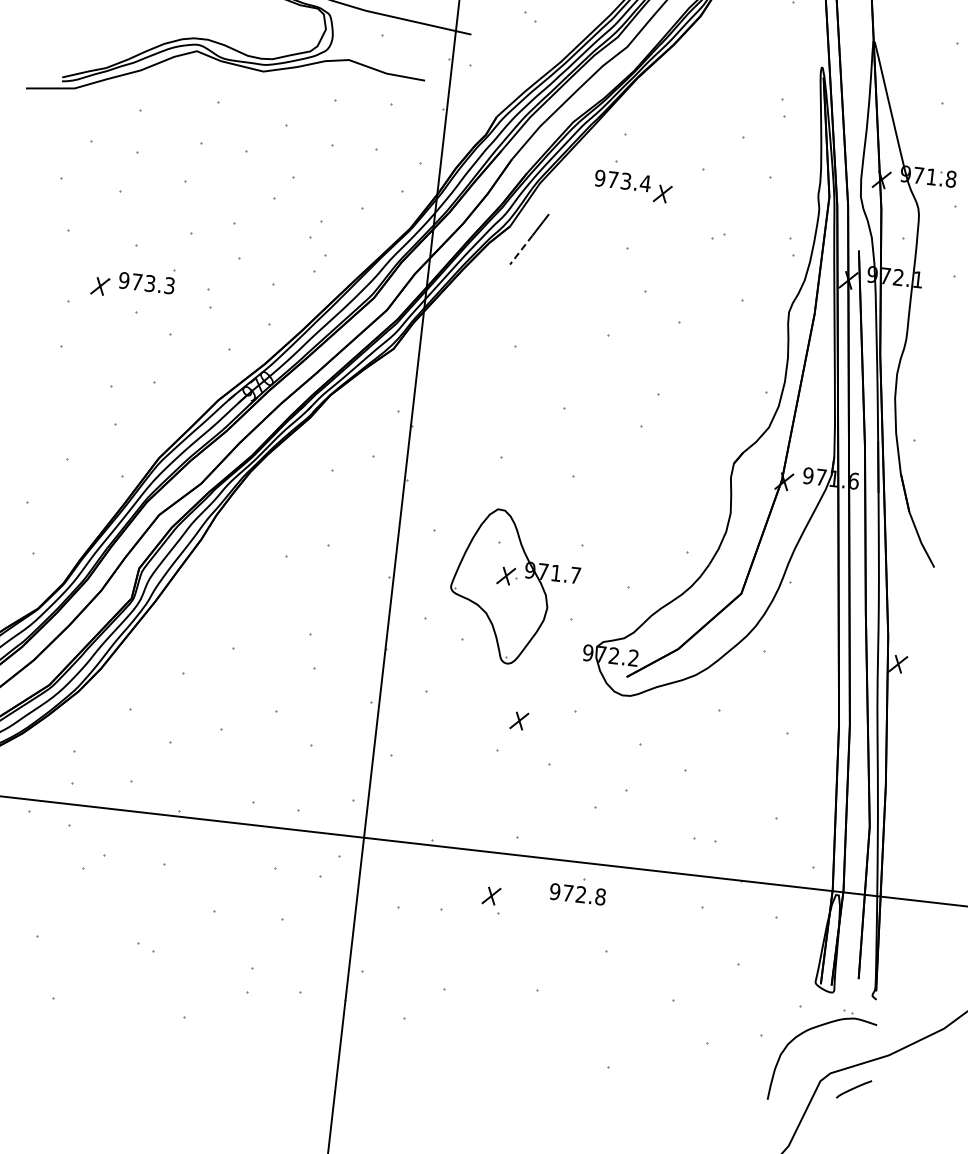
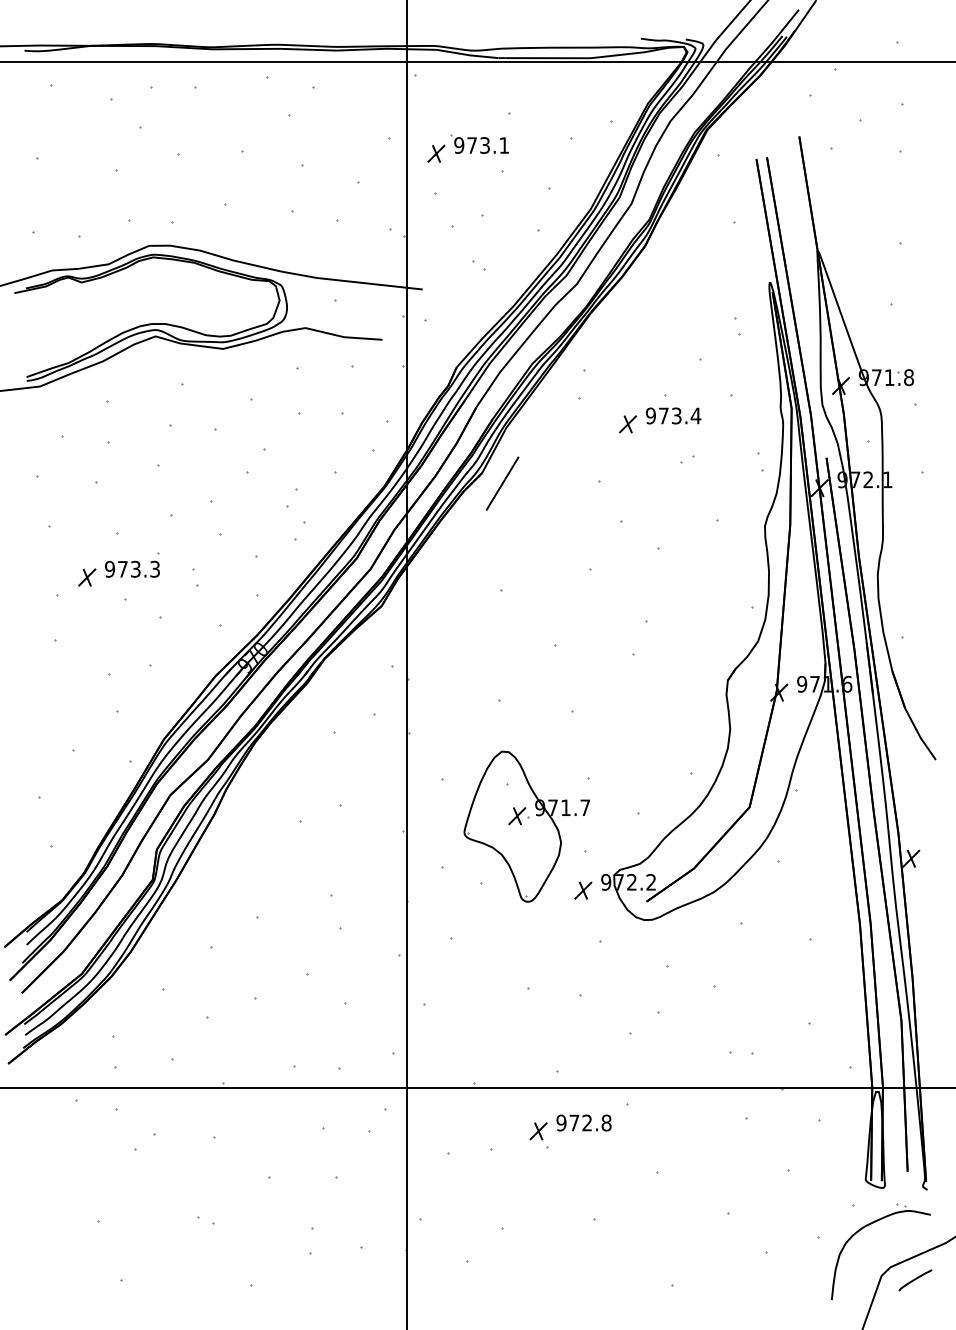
text: (622, 180) -> (673, 415), moved
line: (521, 250) -> (495, 495), dashed -> solid
part: (519, 720) -> (583, 890), moved
text: (577, 893) -> (583, 1122), moved

